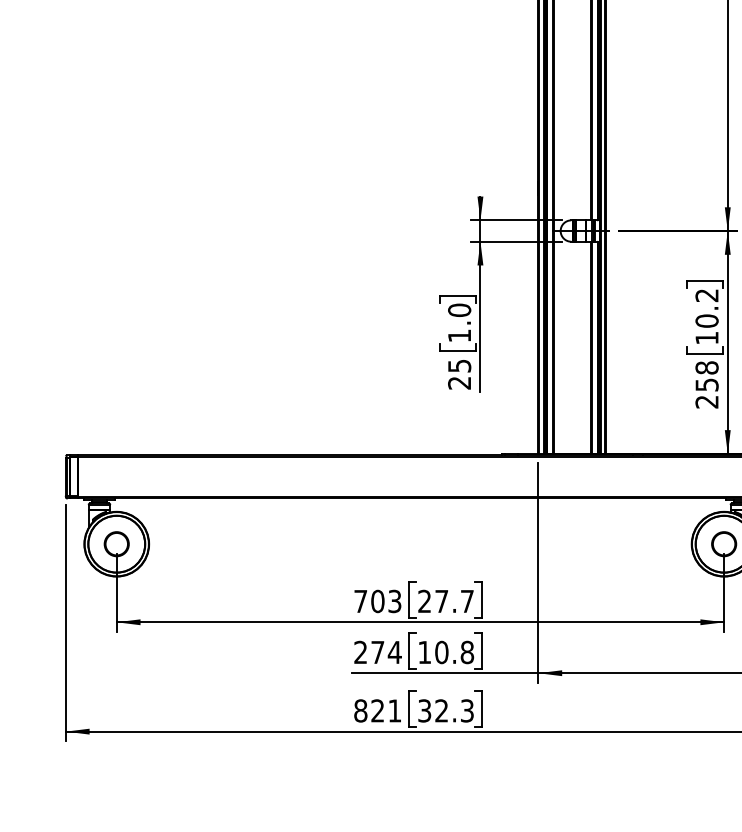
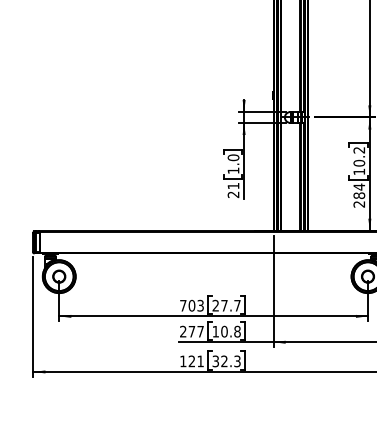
text: (459, 366) -> (233, 186), 25 -> 21
text: (707, 374) -> (359, 190), 258 -> 284
text: (394, 652) -> (200, 331), 274 -> 277
text: (361, 711) -> (183, 361), 821 -> 121

